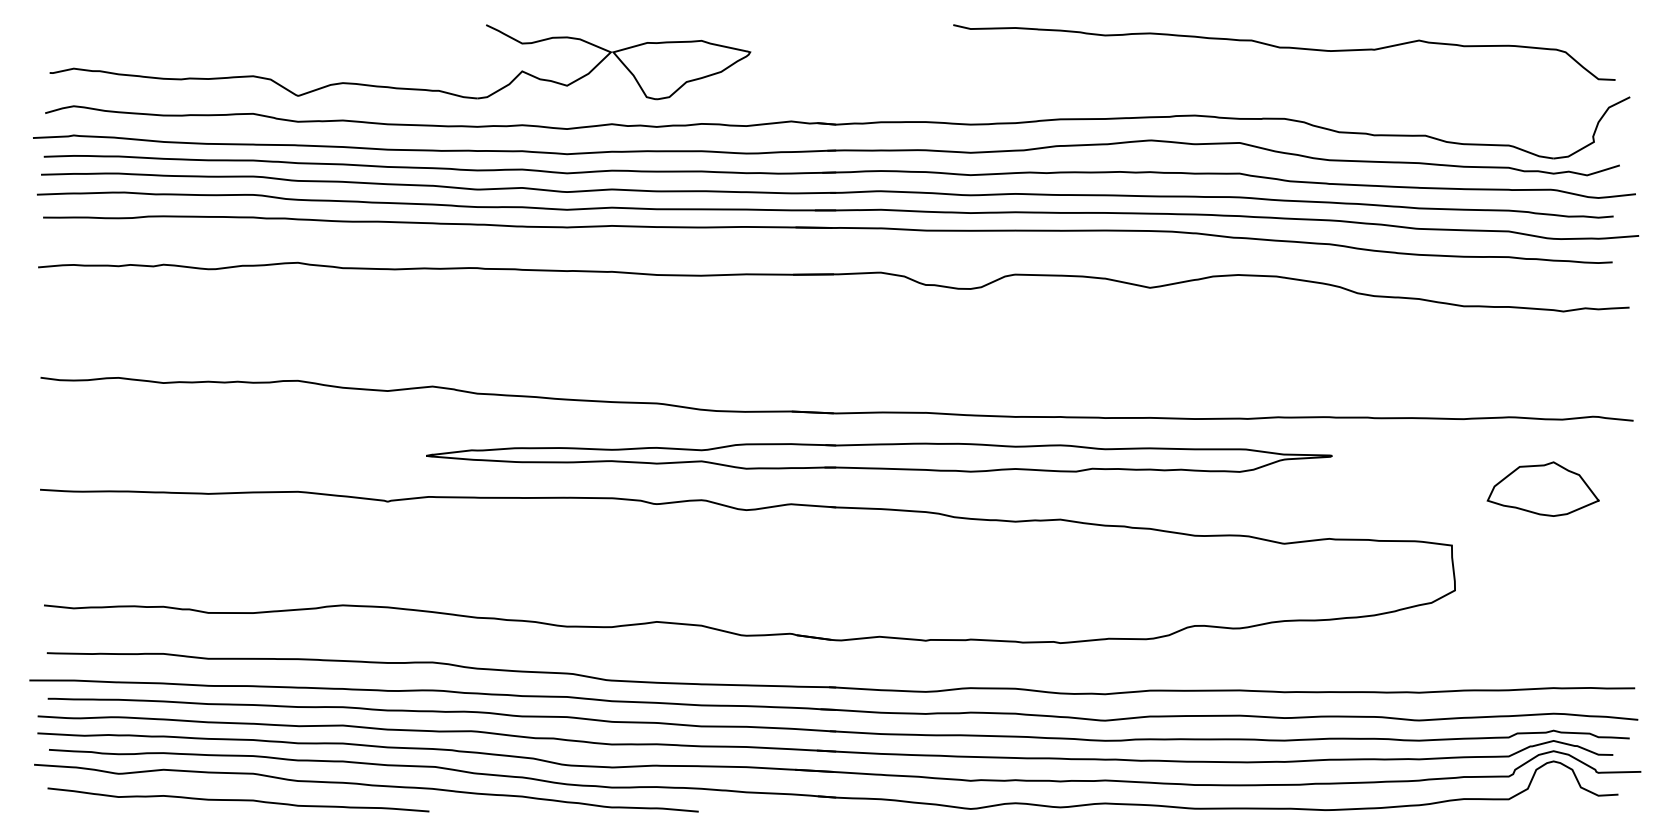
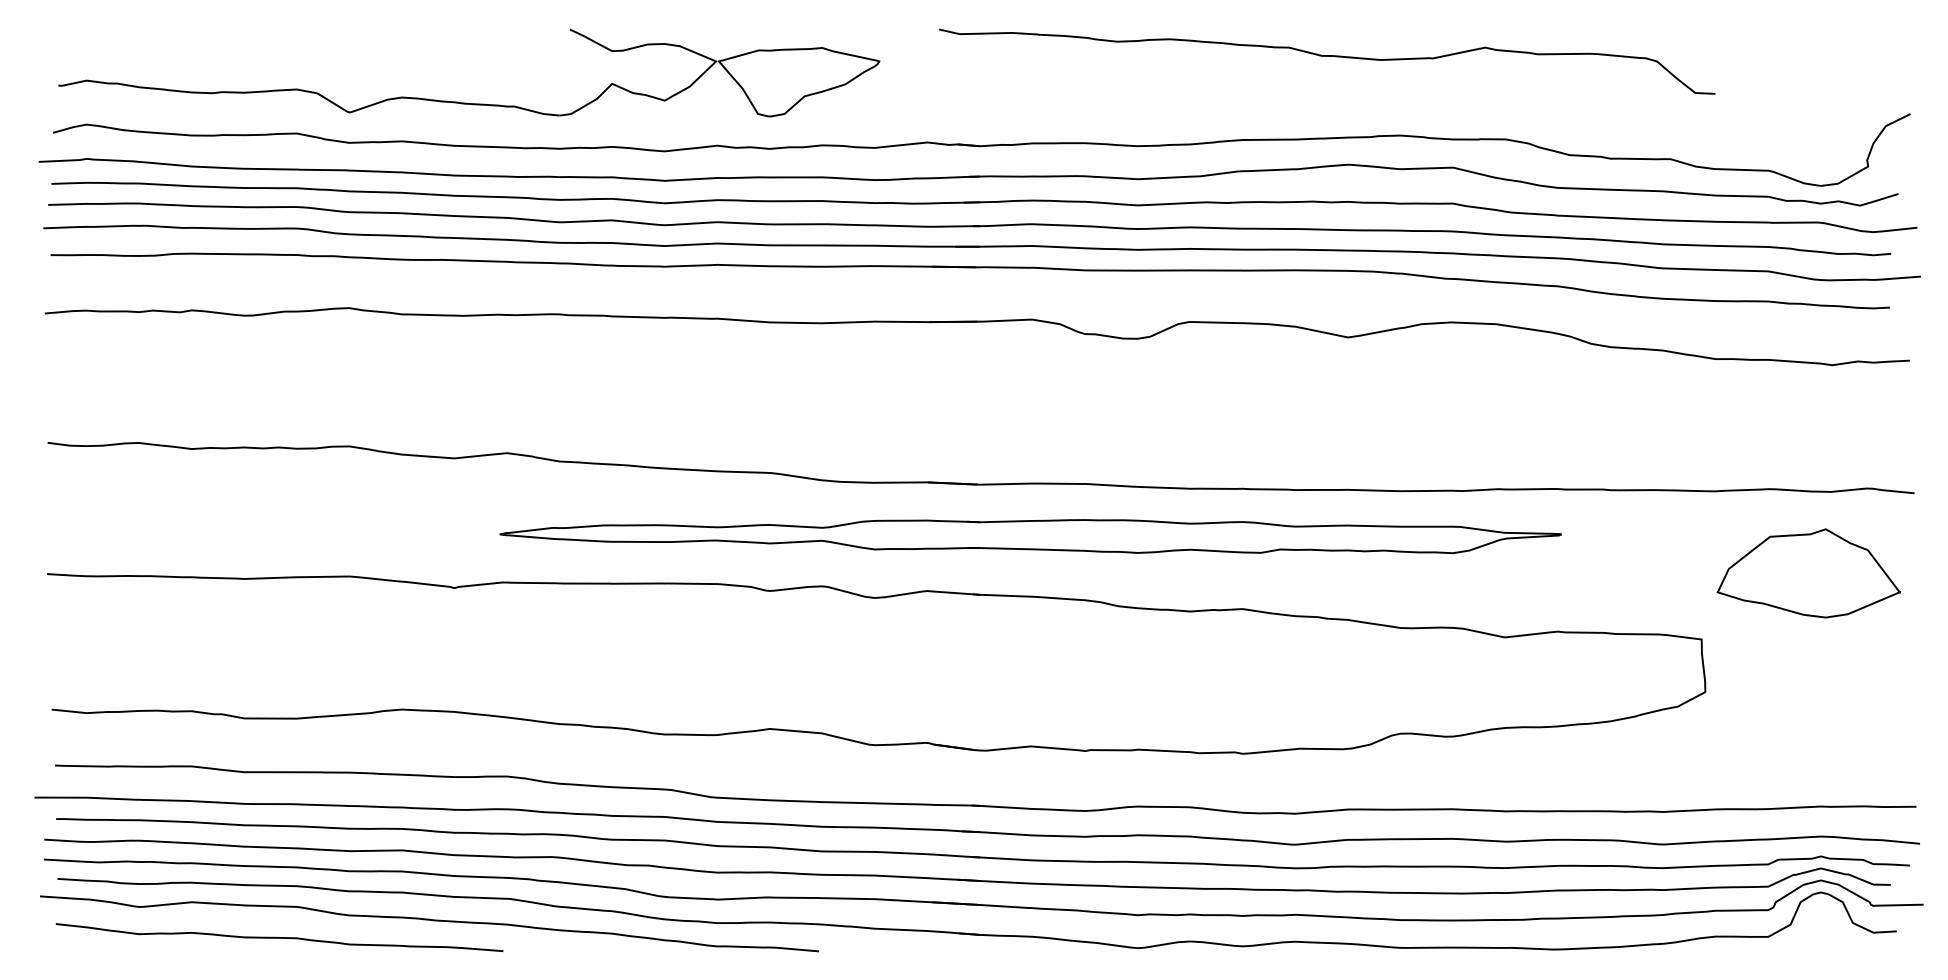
curve: (1284, 48) -> (1327, 56), moved
part: (1543, 489) -> (1808, 573), size x1.4

